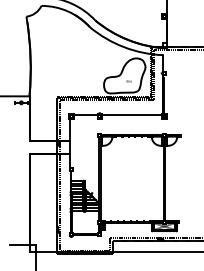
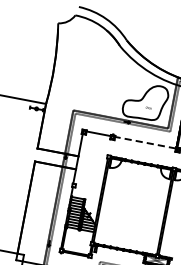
line: (131, 115) -> (144, 142), solid -> dashed

